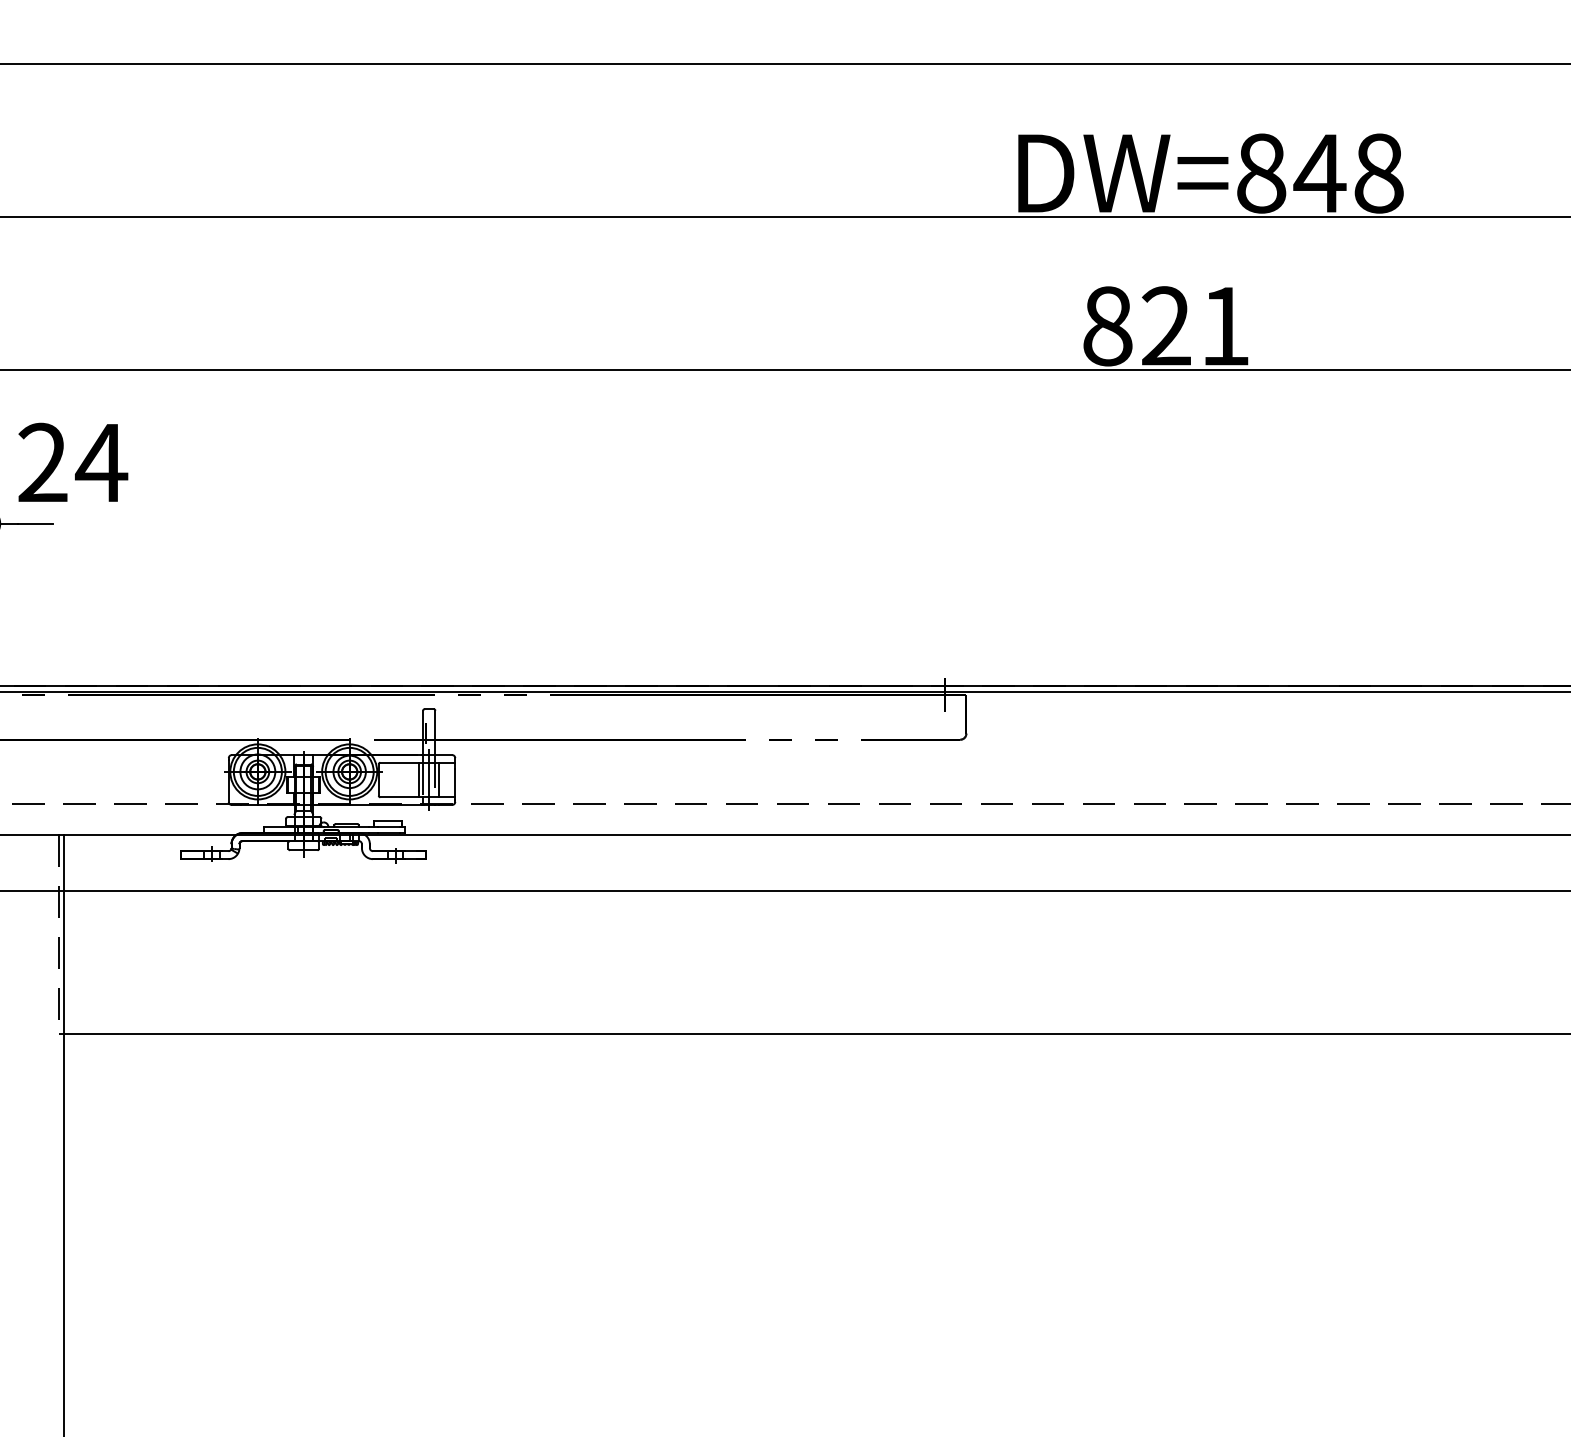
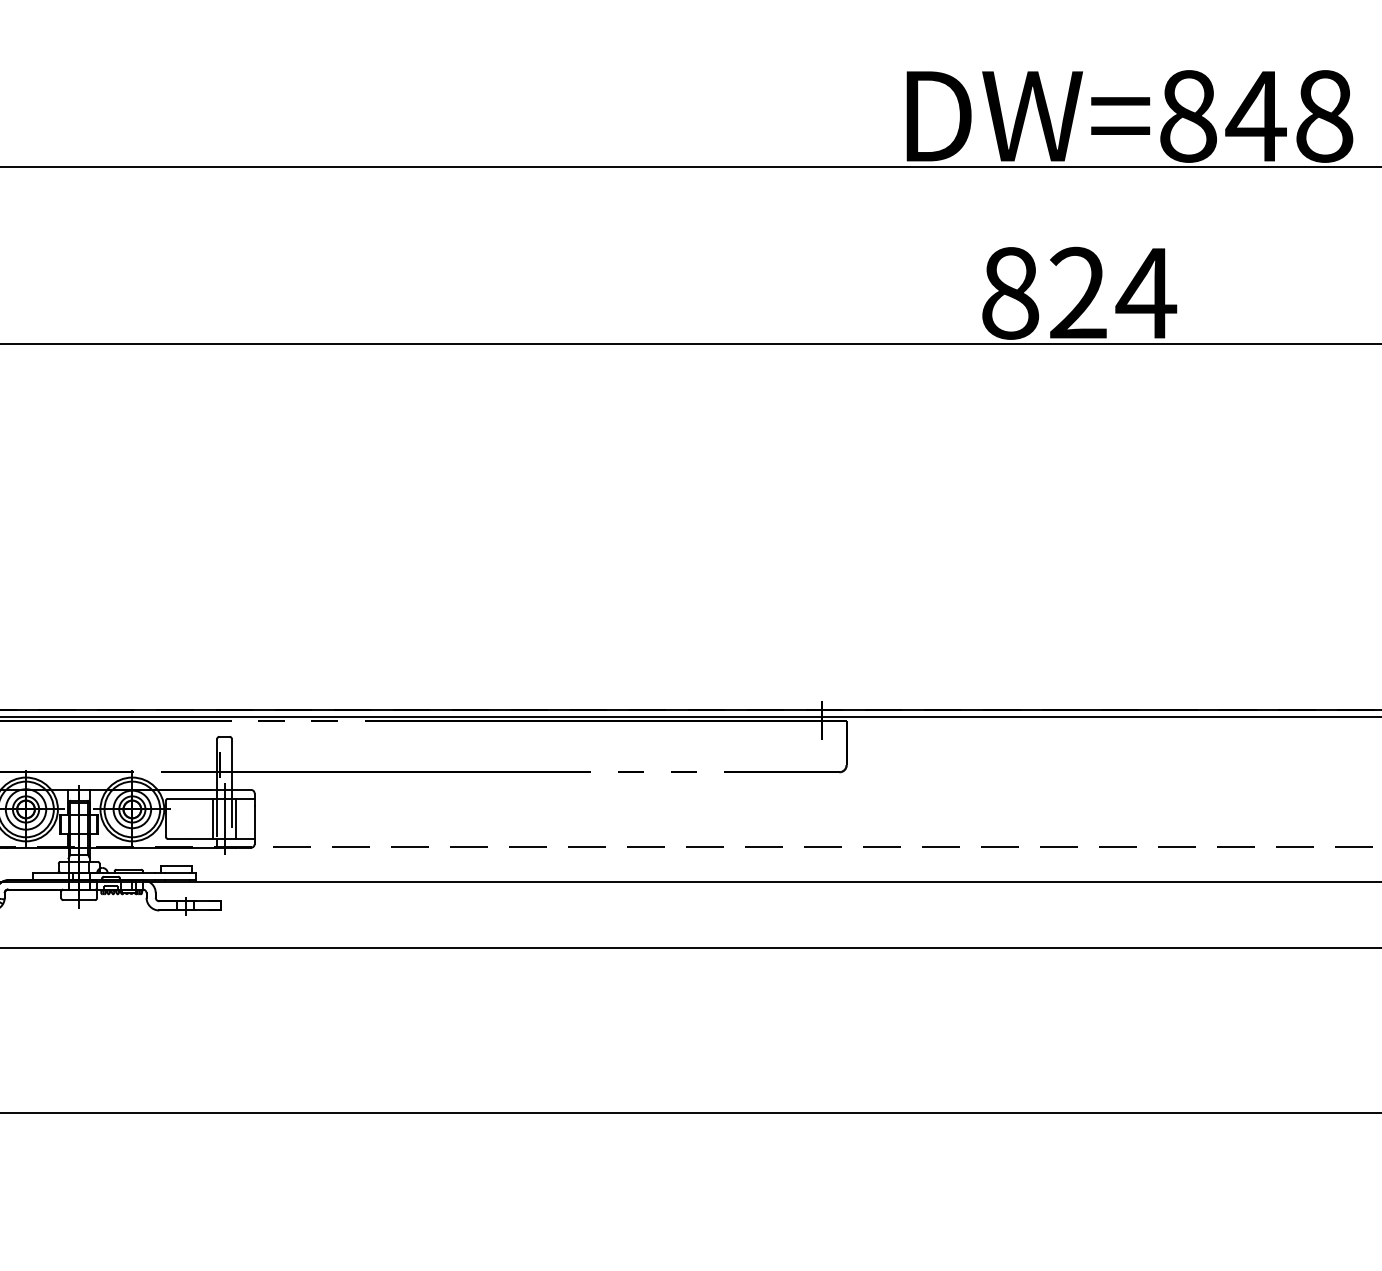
text: (1224, 326) -> (1145, 293), 821 -> 824

